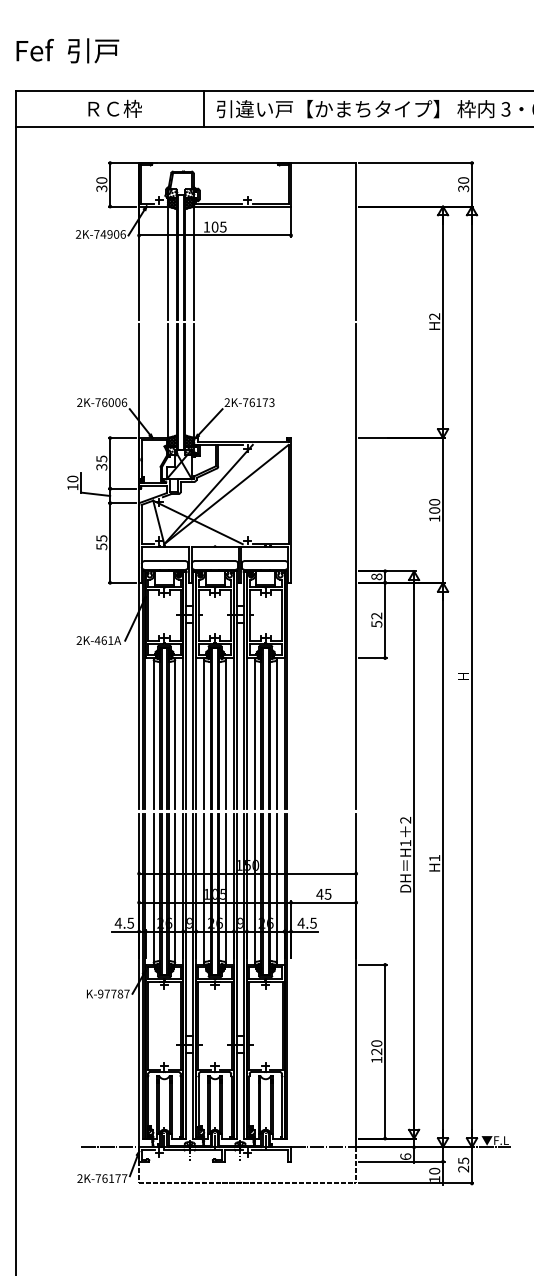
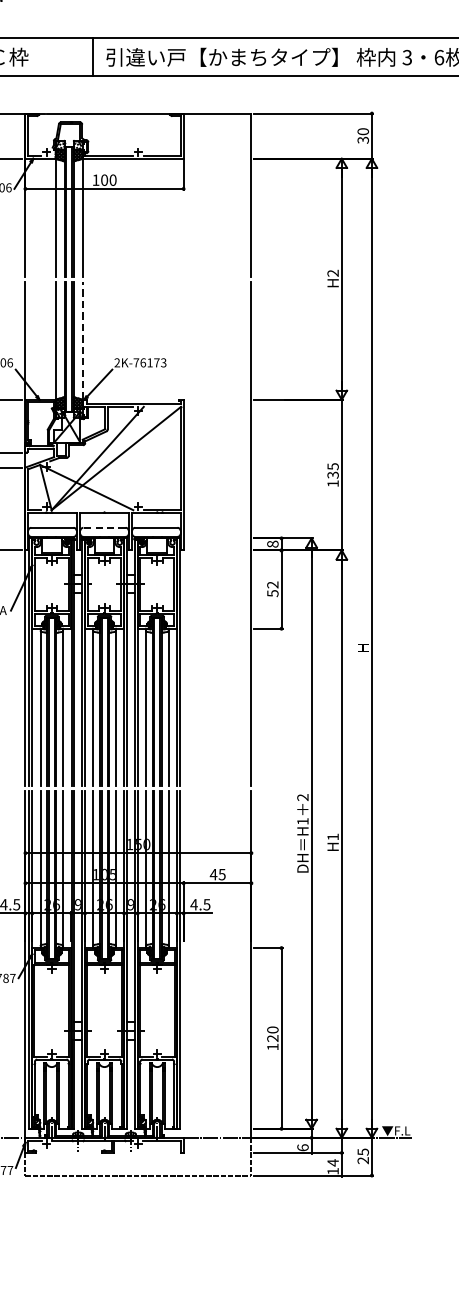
text: (222, 226) -> (112, 179), 105 -> 100
line: (194, 381) -> (83, 340), solid -> dashed
text: (434, 506) -> (332, 470), 100 -> 135
line: (214, 561) -> (103, 528), solid -> dashed
text: (434, 1170) -> (332, 1162), 10 -> 14

